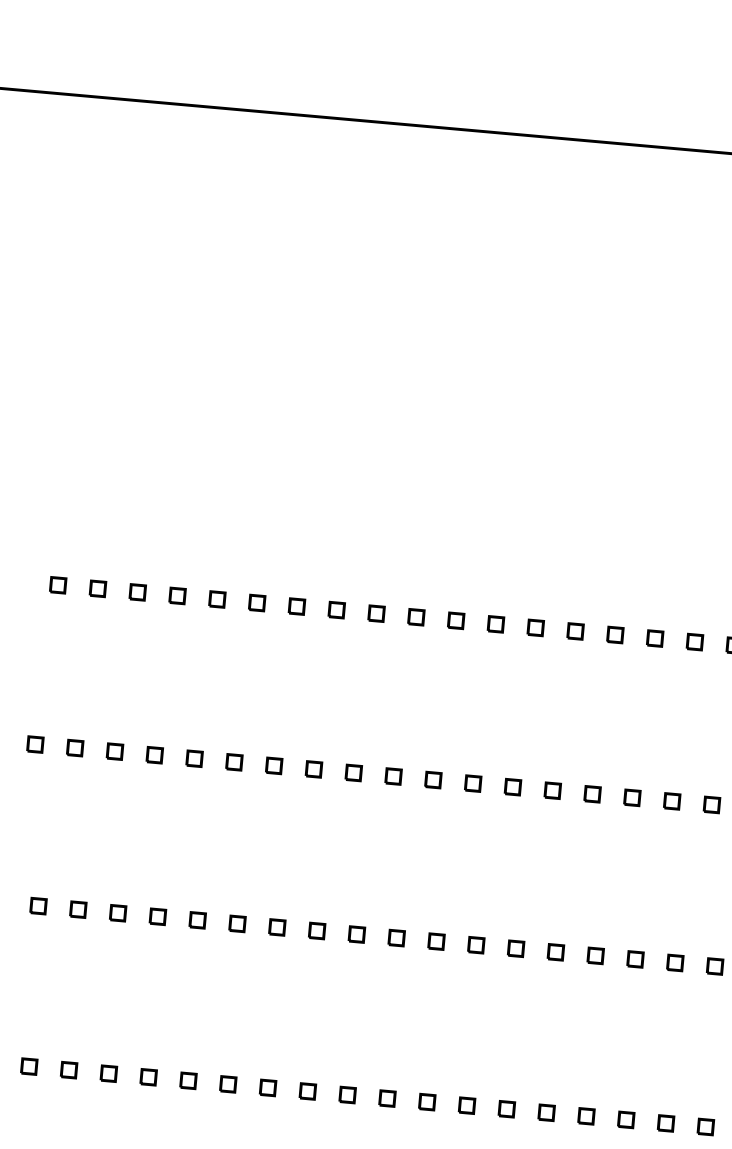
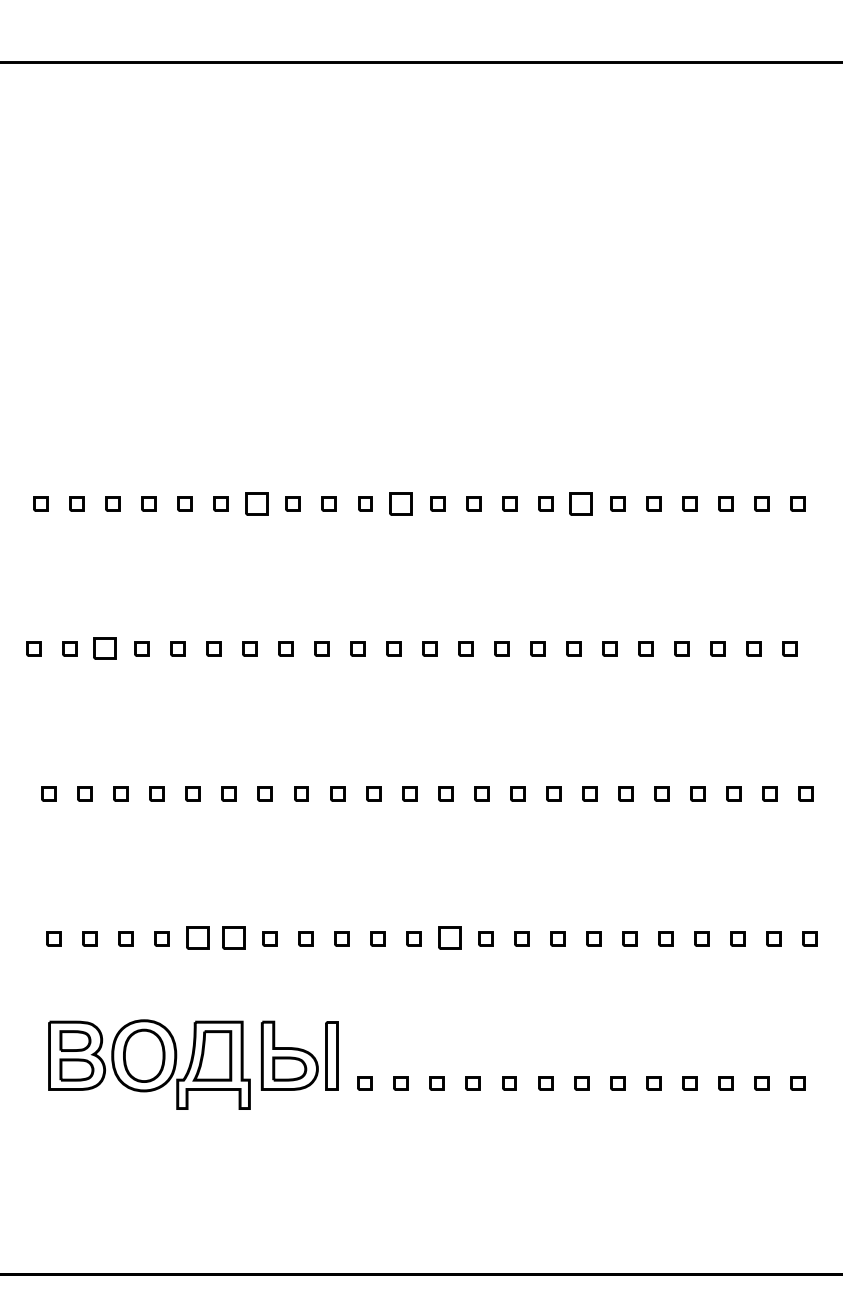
part: (296, 606) -> (256, 503), size x1.6
part: (456, 620) -> (401, 503), size x1.6
part: (655, 638) -> (581, 503), size x1.6
part: (115, 751) -> (105, 648), size x1.6
part: (188, 1081) -> (197, 938), size x1.6
part: (228, 1084) -> (233, 938), size x1.6
part: (466, 1106) -> (449, 938), size x1.6

